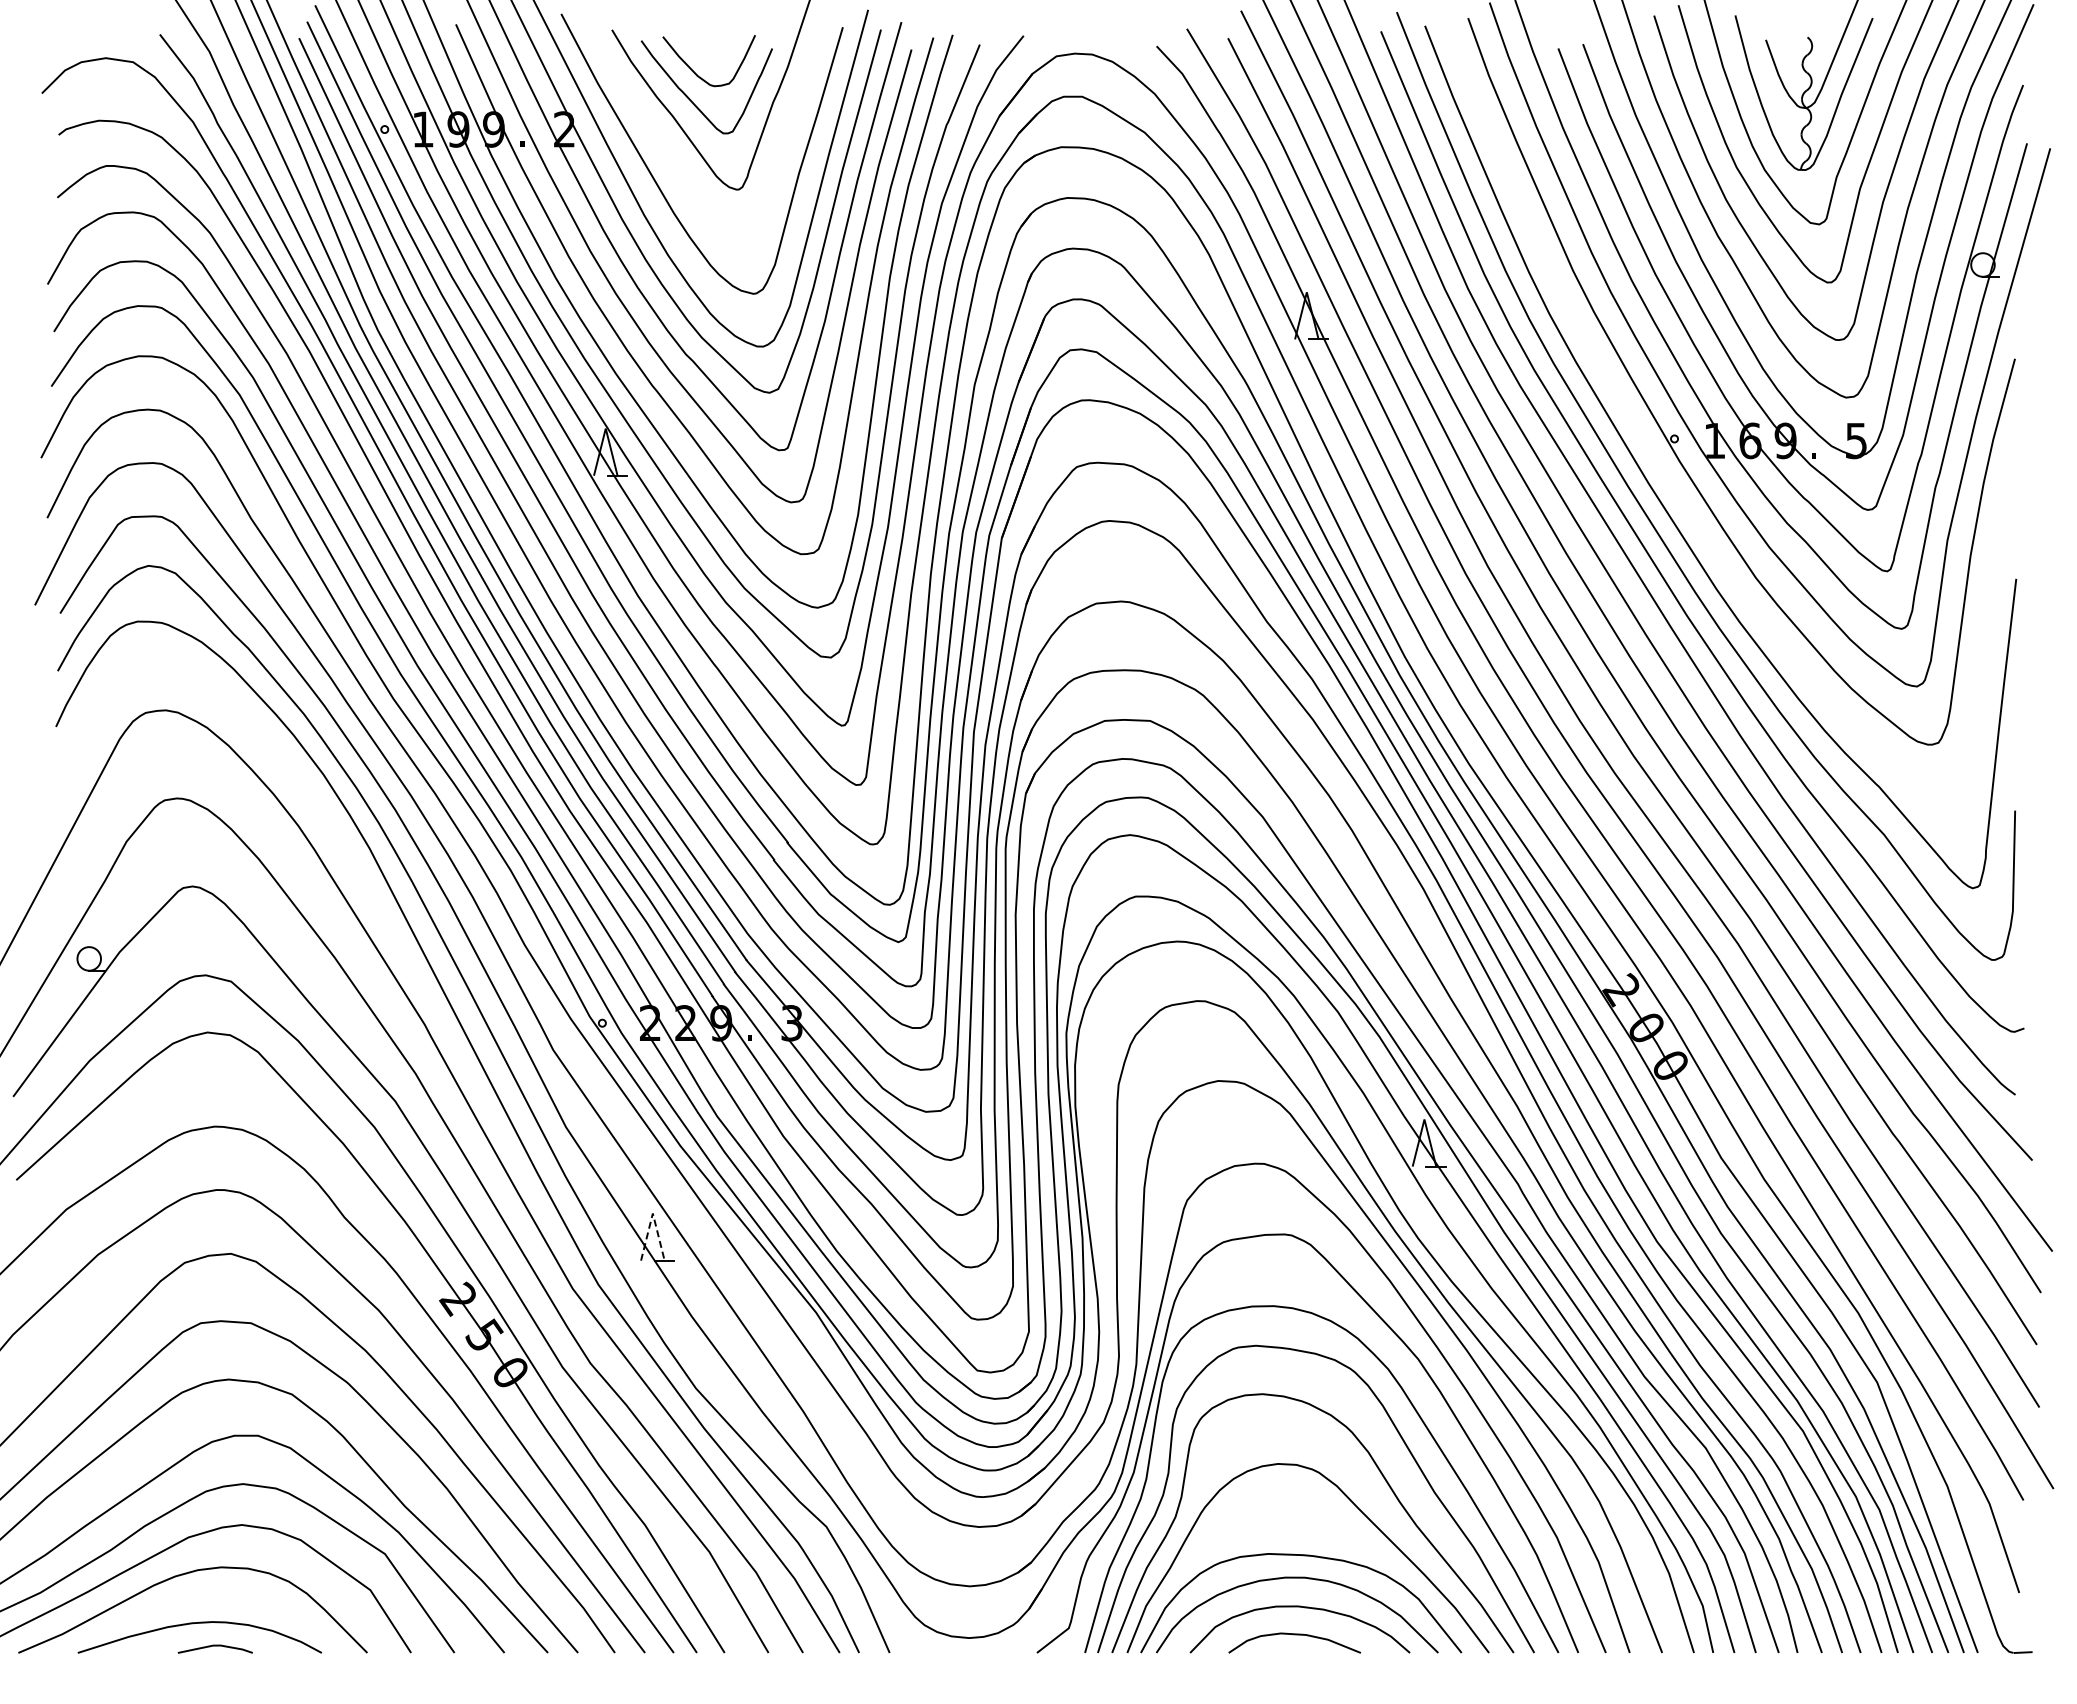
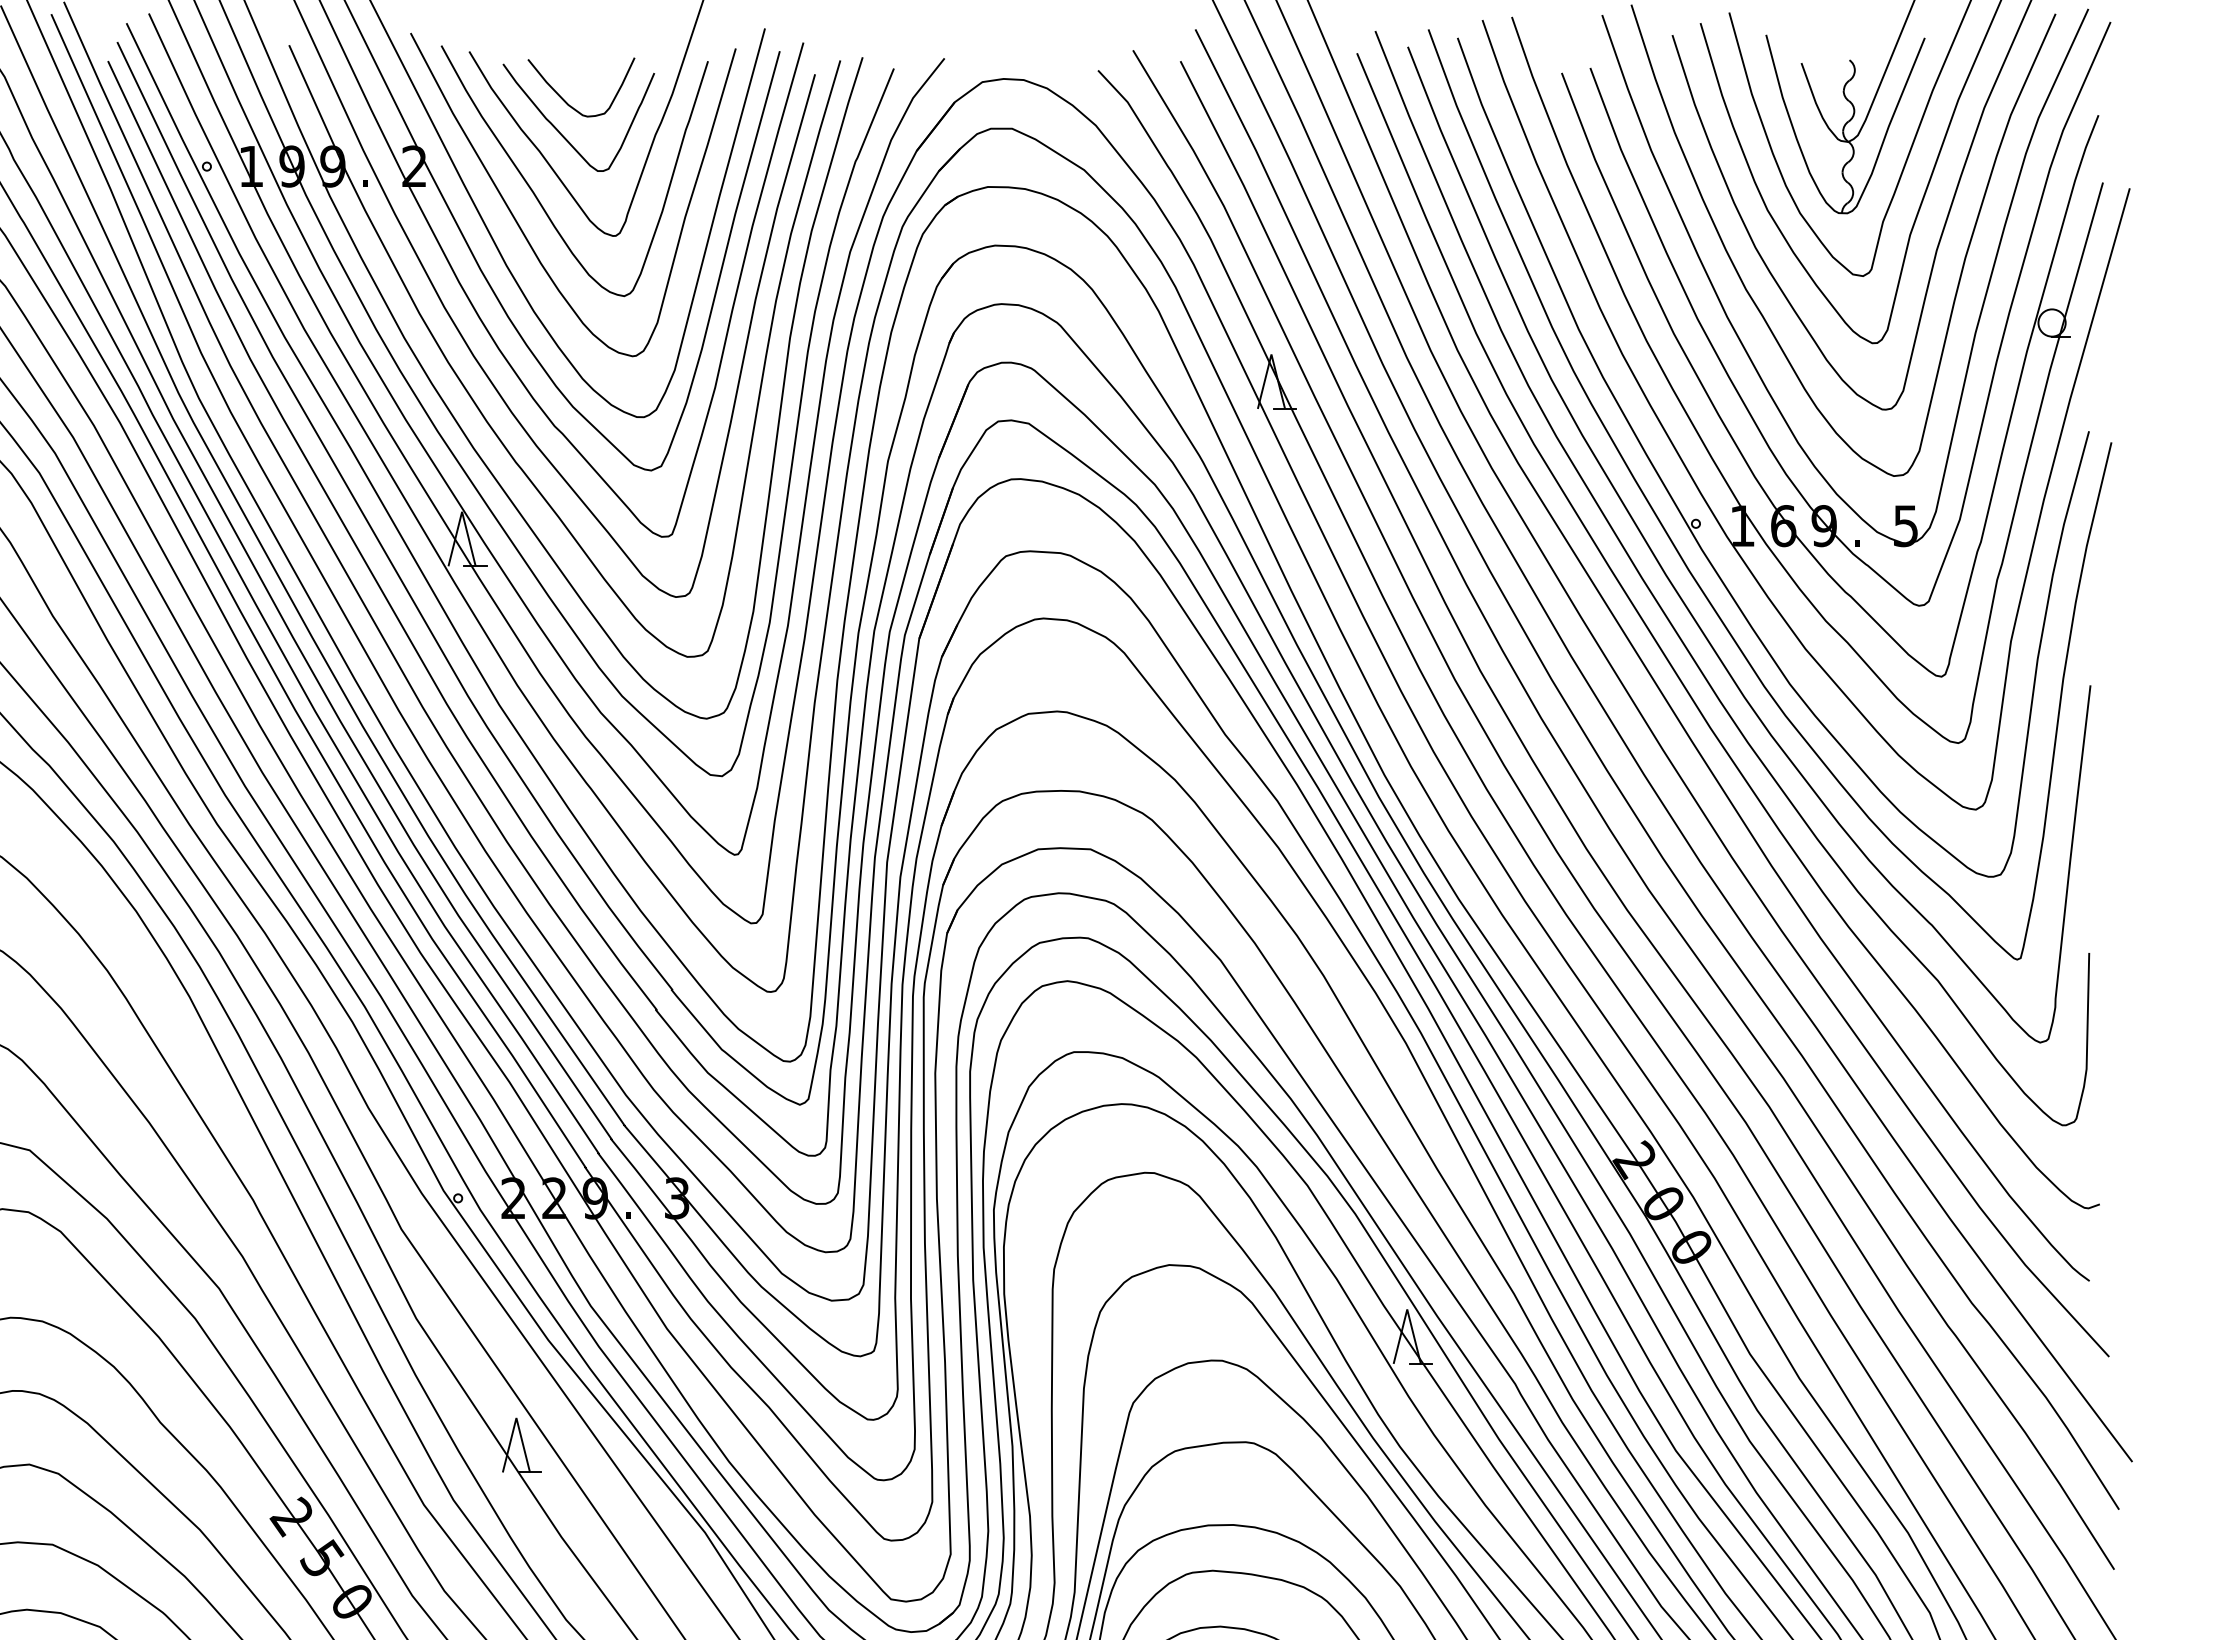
curve: (670, 154) -> (536, 195), added
curve: (1660, 463) -> (1679, 552), added
line: (652, 1213) -> (516, 1418), dashed -> solid

